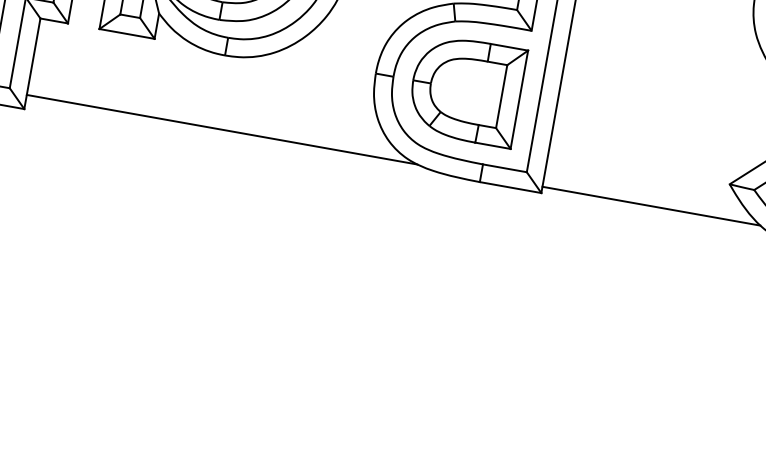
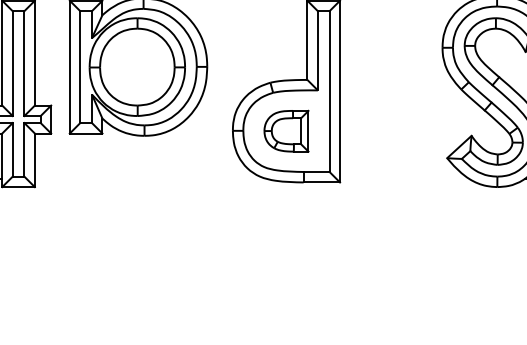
part: (466, 90) -> (286, 131), size x0.7
line: (220, 129) -> (149, 178), removed
line: (651, 205) -> (404, 178), removed

